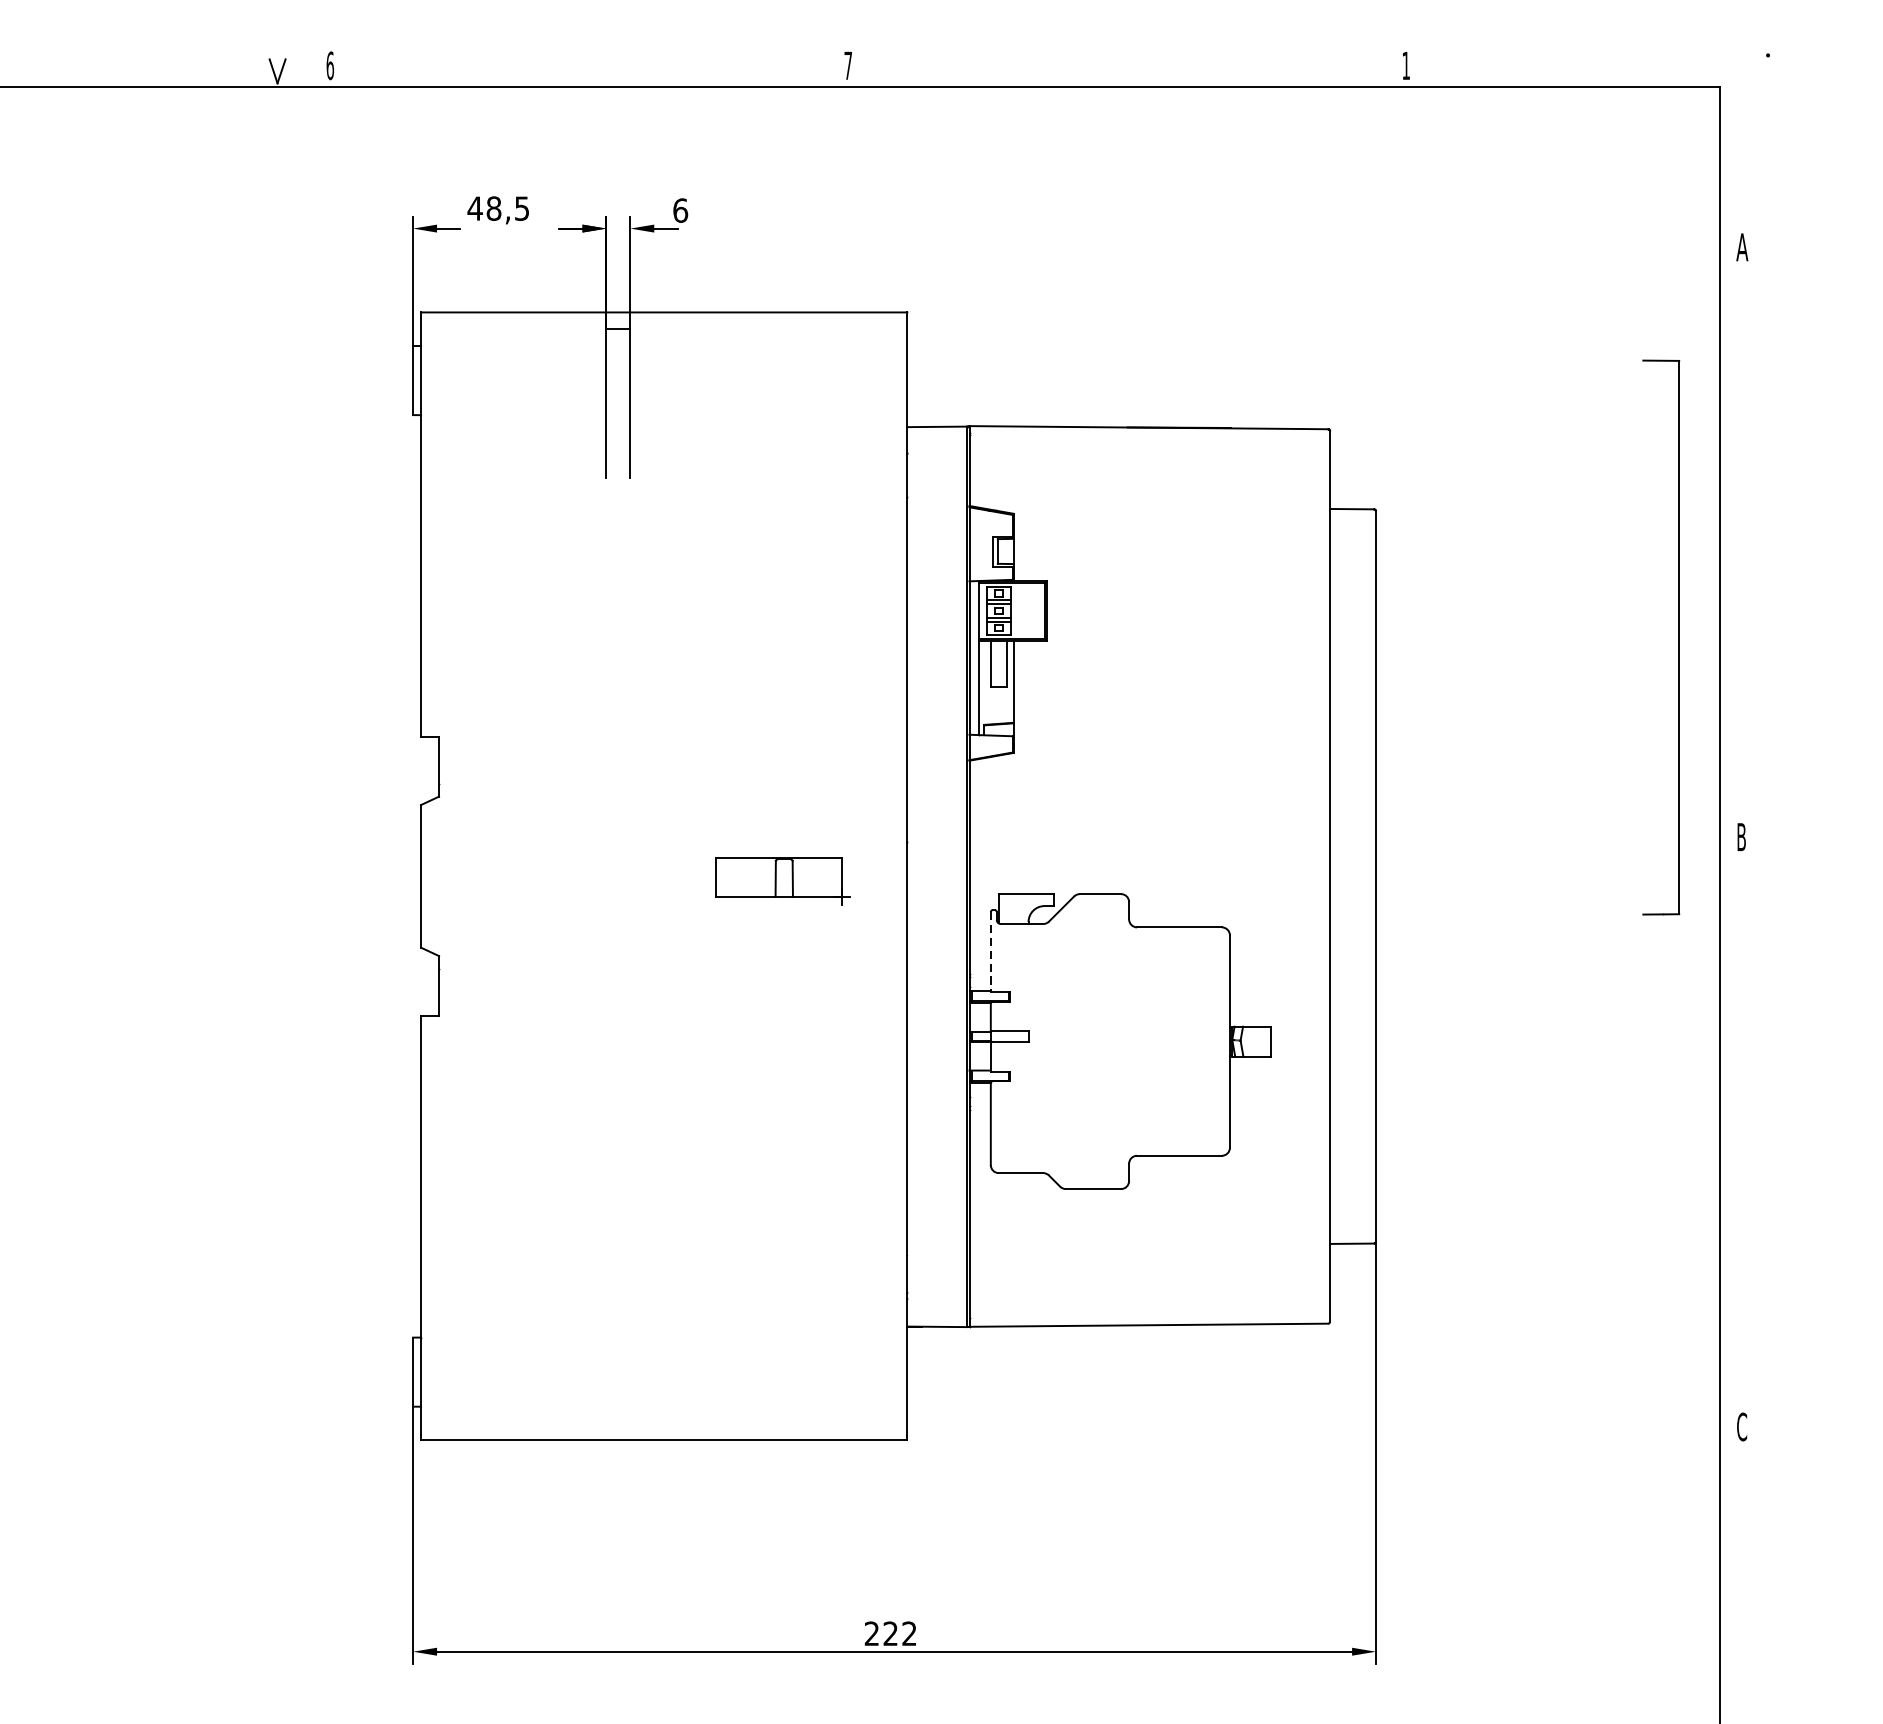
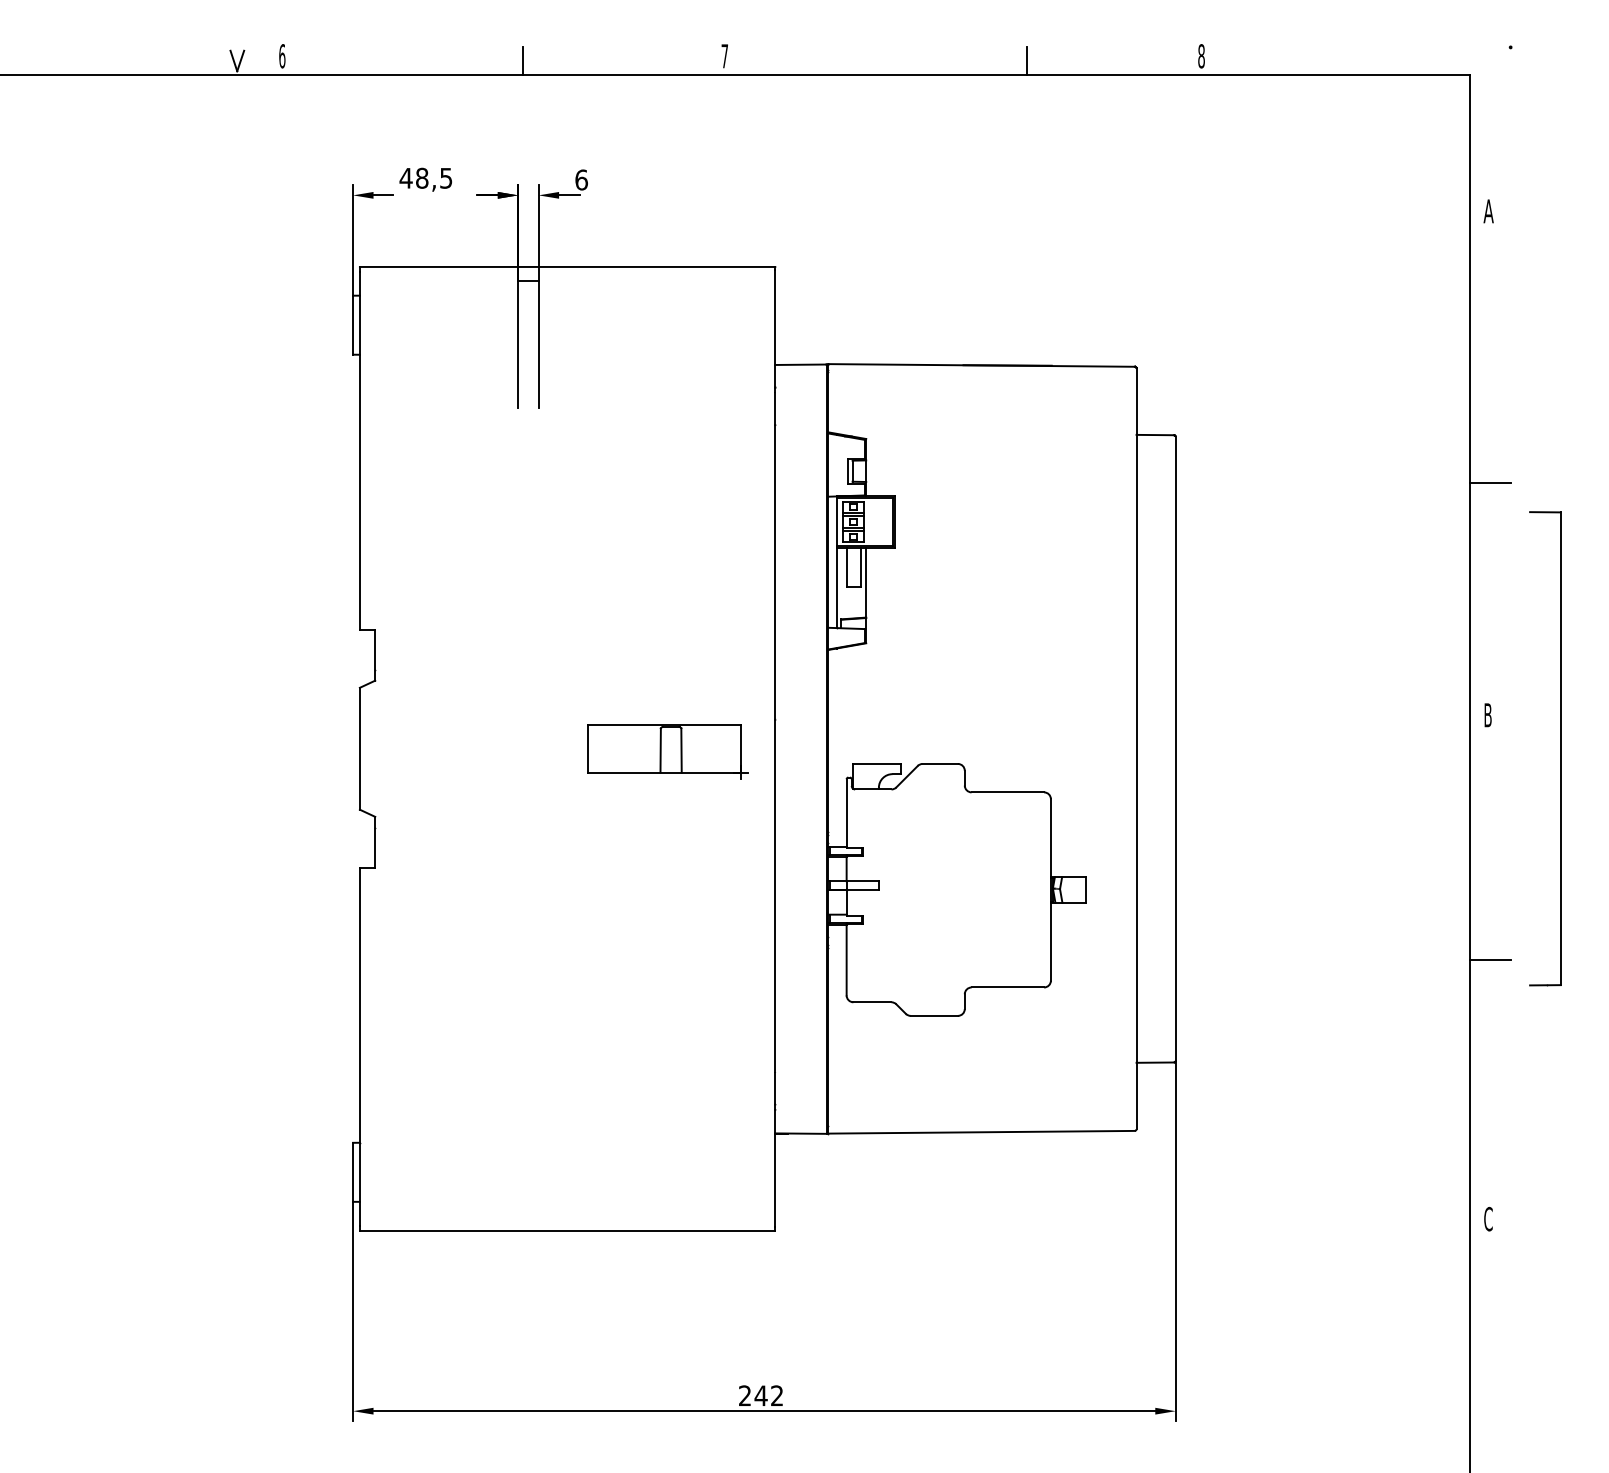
text: (1406, 66) -> (1201, 56), 1 -> 8
line: (612, 70) -> (523, 60), added
line: (1202, 70) -> (1027, 60), added
line: (1743, 565) -> (1489, 483), added
part: (1678, 637) -> (1560, 748), moved
part: (781, 879) -> (667, 751), size x1.43
line: (990, 952) -> (846, 813), dashed -> solid
line: (1743, 1123) -> (1489, 959), added
text: (889, 1633) -> (760, 1395), 222 -> 242

